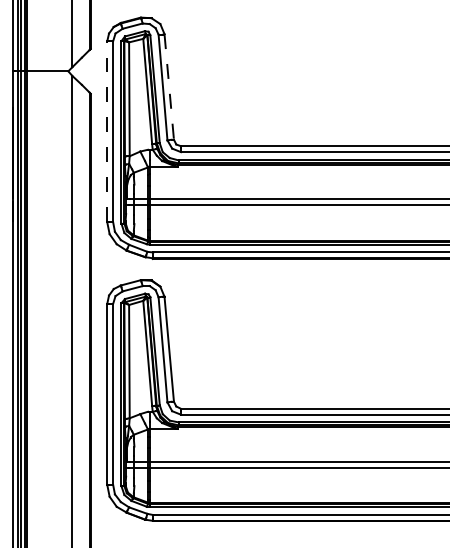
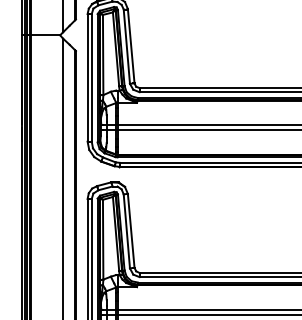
line: (169, 87) -> (131, 46), dashed -> solid
line: (107, 131) -> (87, 77), dashed -> solid

